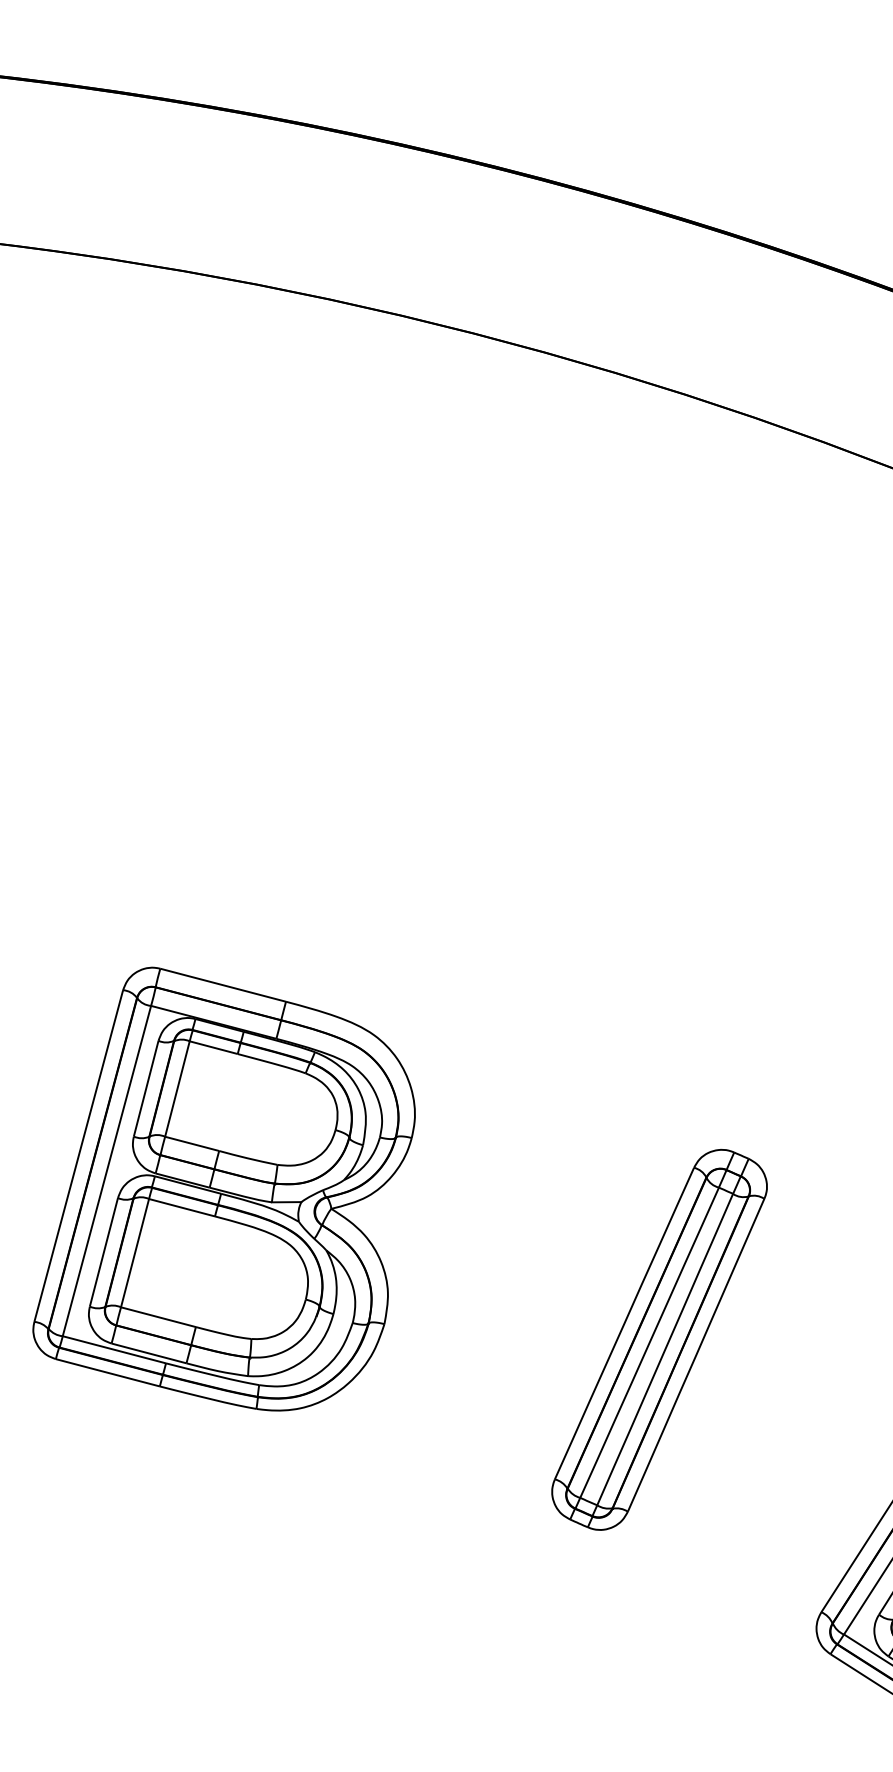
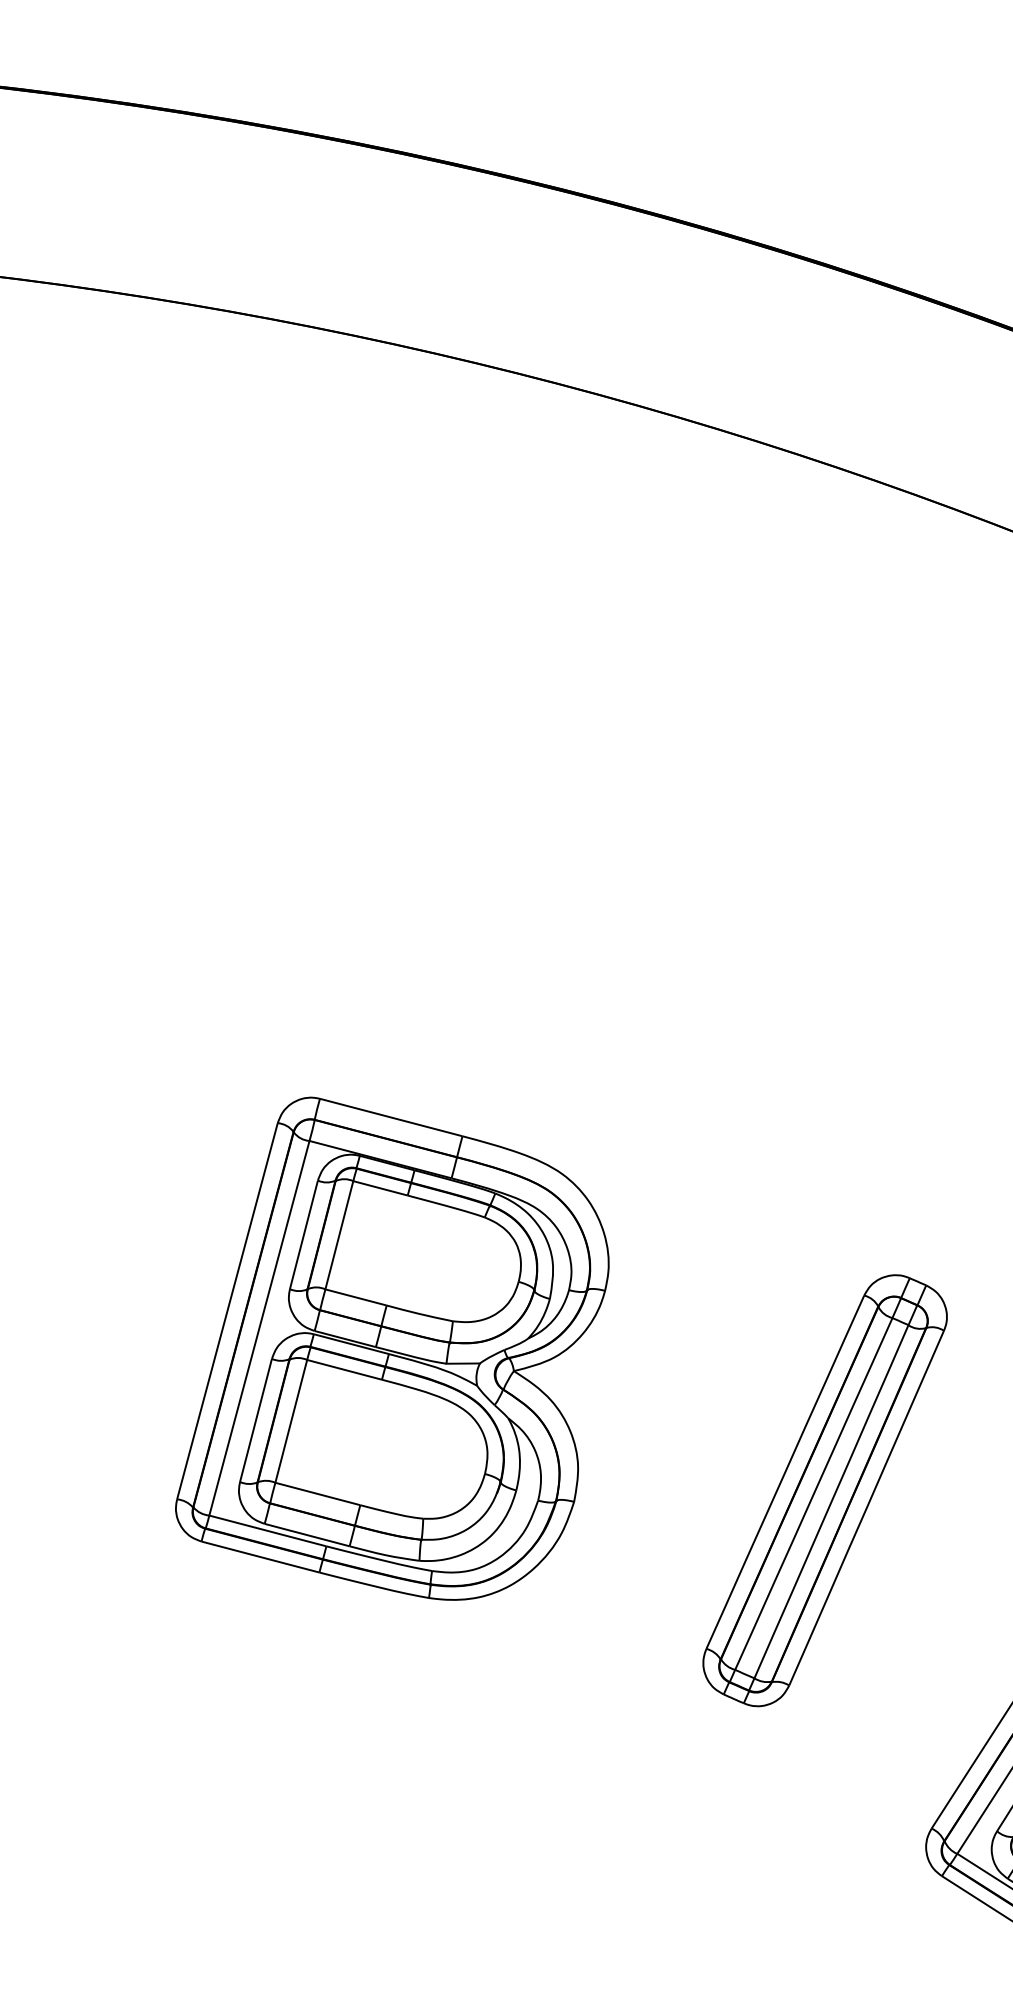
part: (224, 1188) -> (392, 1348), moved
part: (659, 1339) -> (824, 1490), moved

